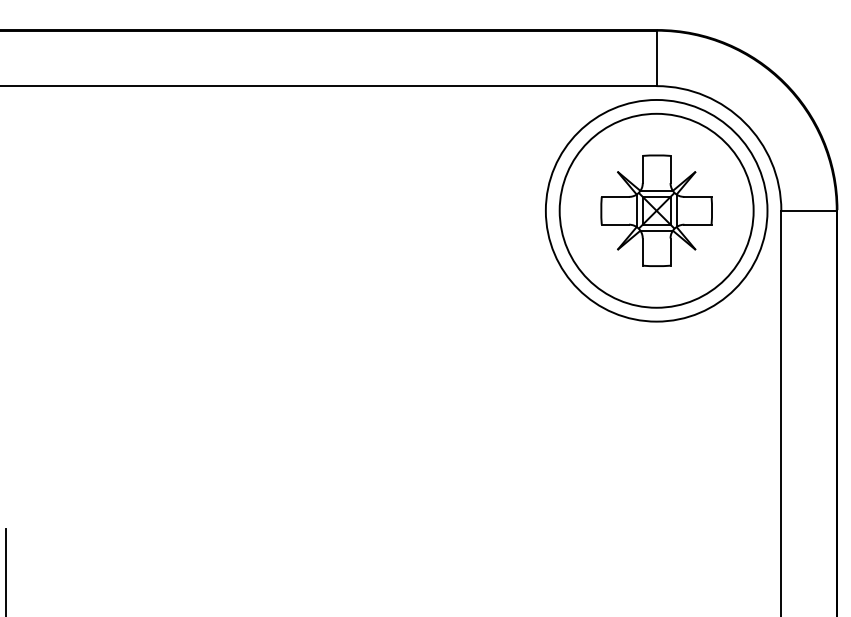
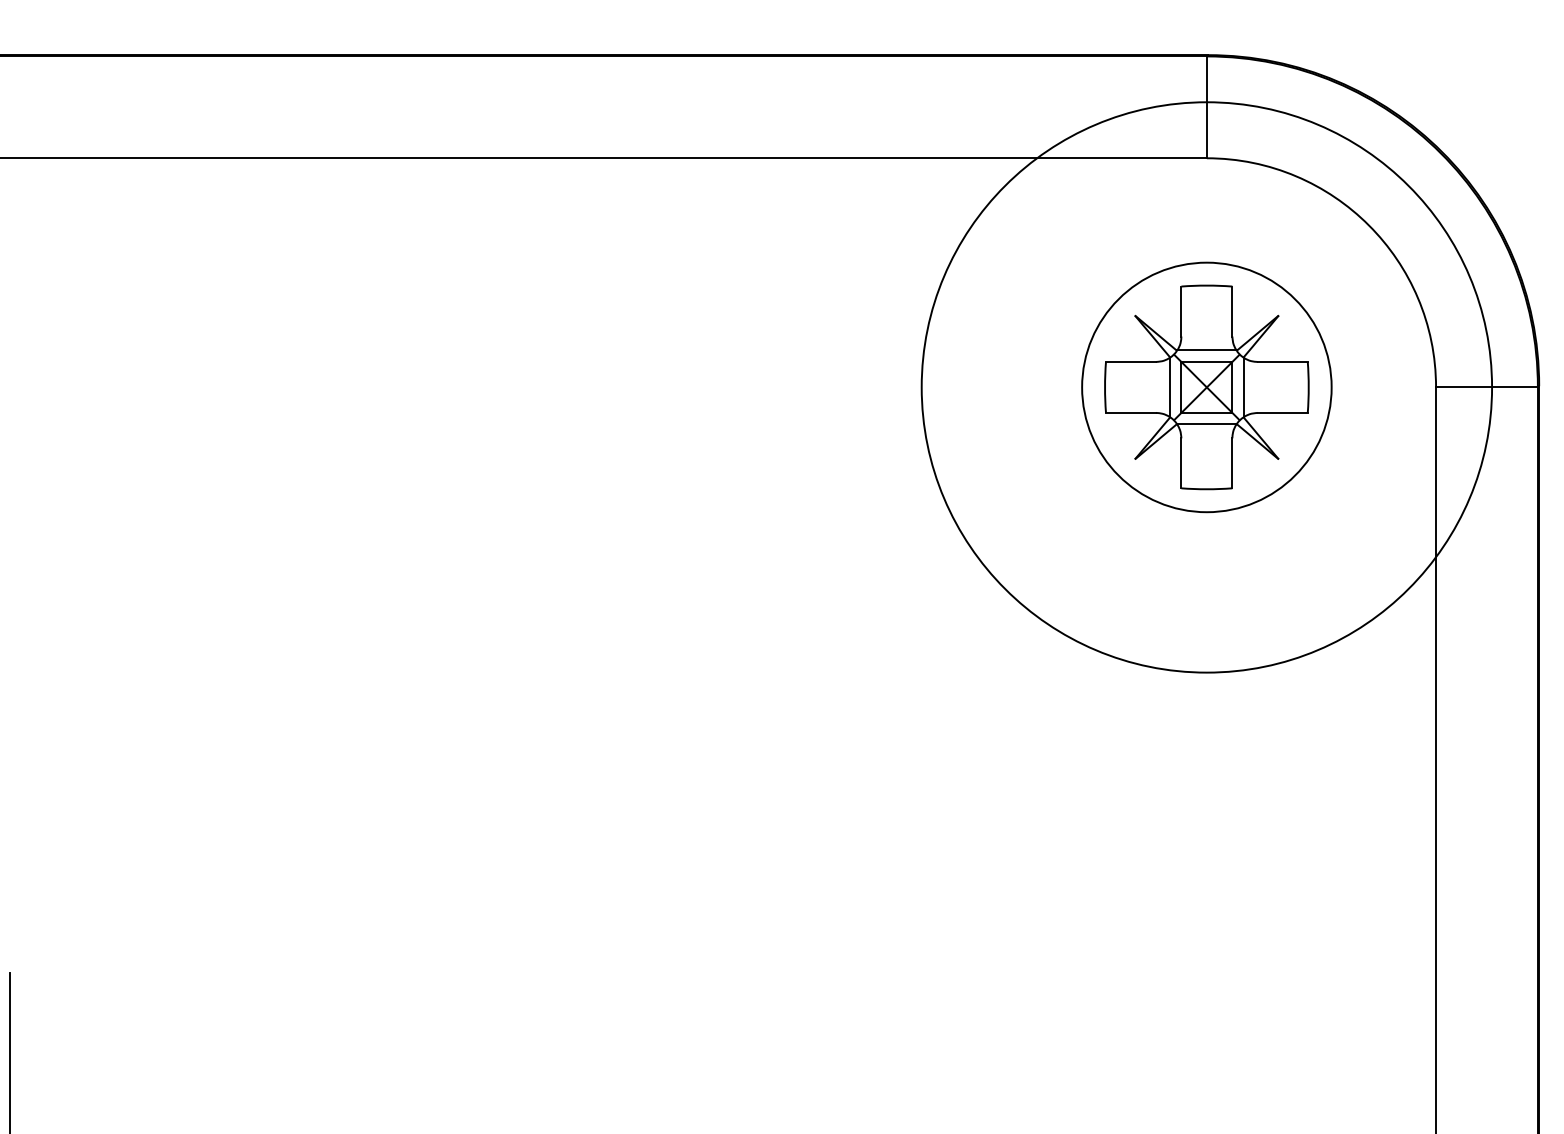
circle: (656, 210) -> (1206, 386), size x0.7
circle: (656, 210) -> (1206, 386), size x1.4

